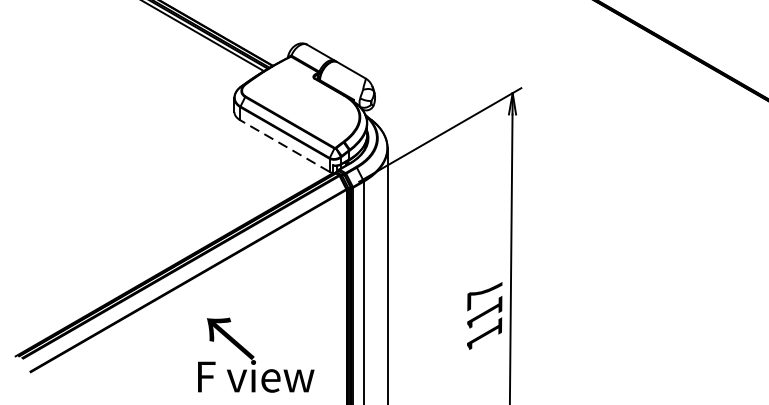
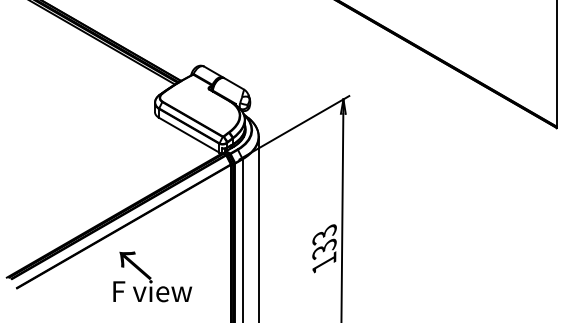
line: (285, 146) -> (189, 135), dashed -> solid
text: (484, 302) -> (324, 241), 117 -> 133
text: (255, 354) -> (152, 276), moved

